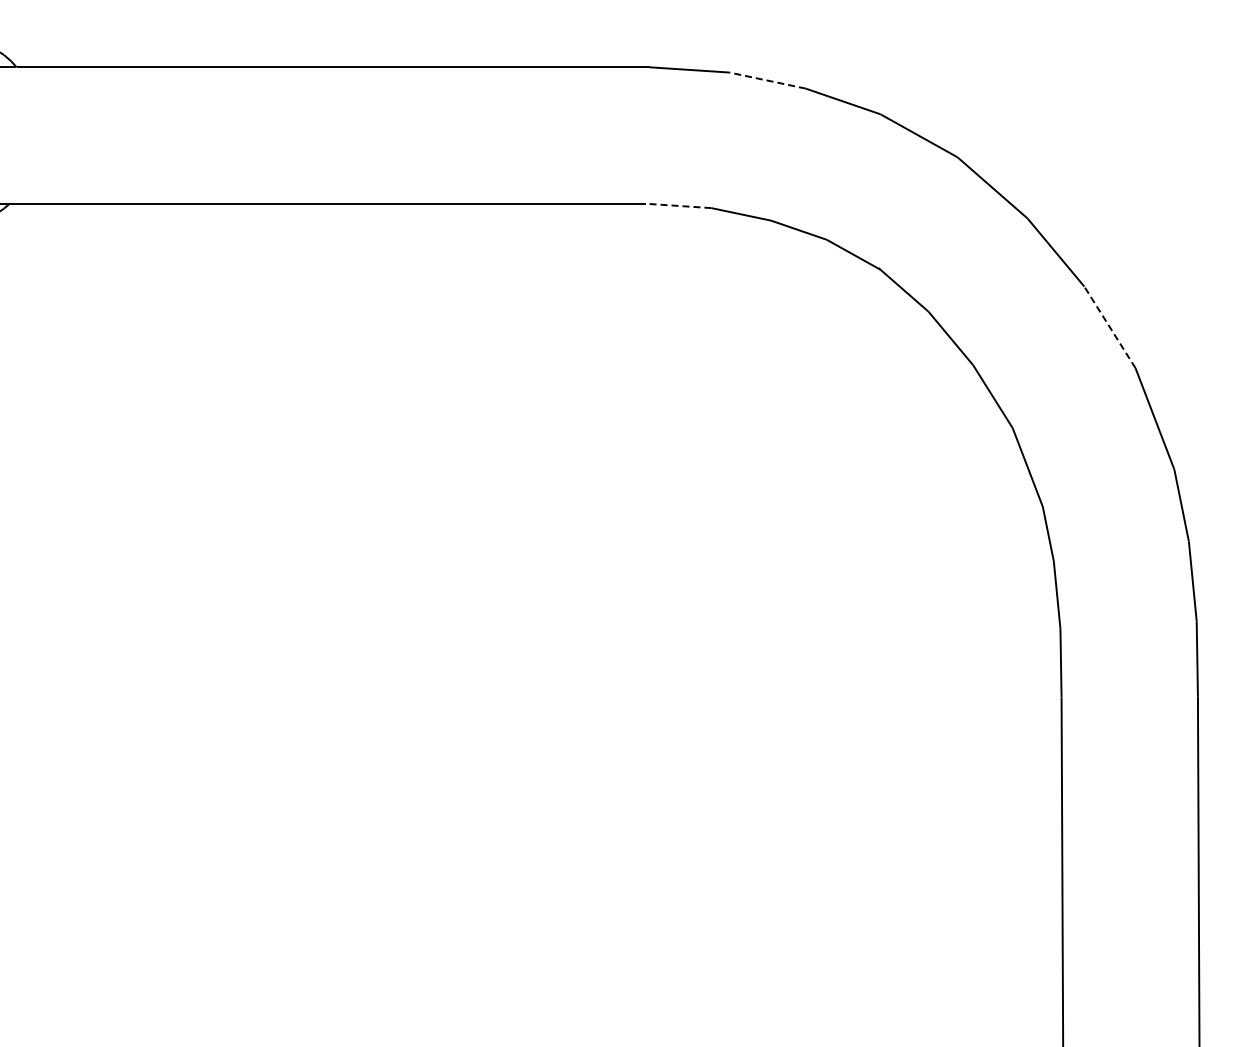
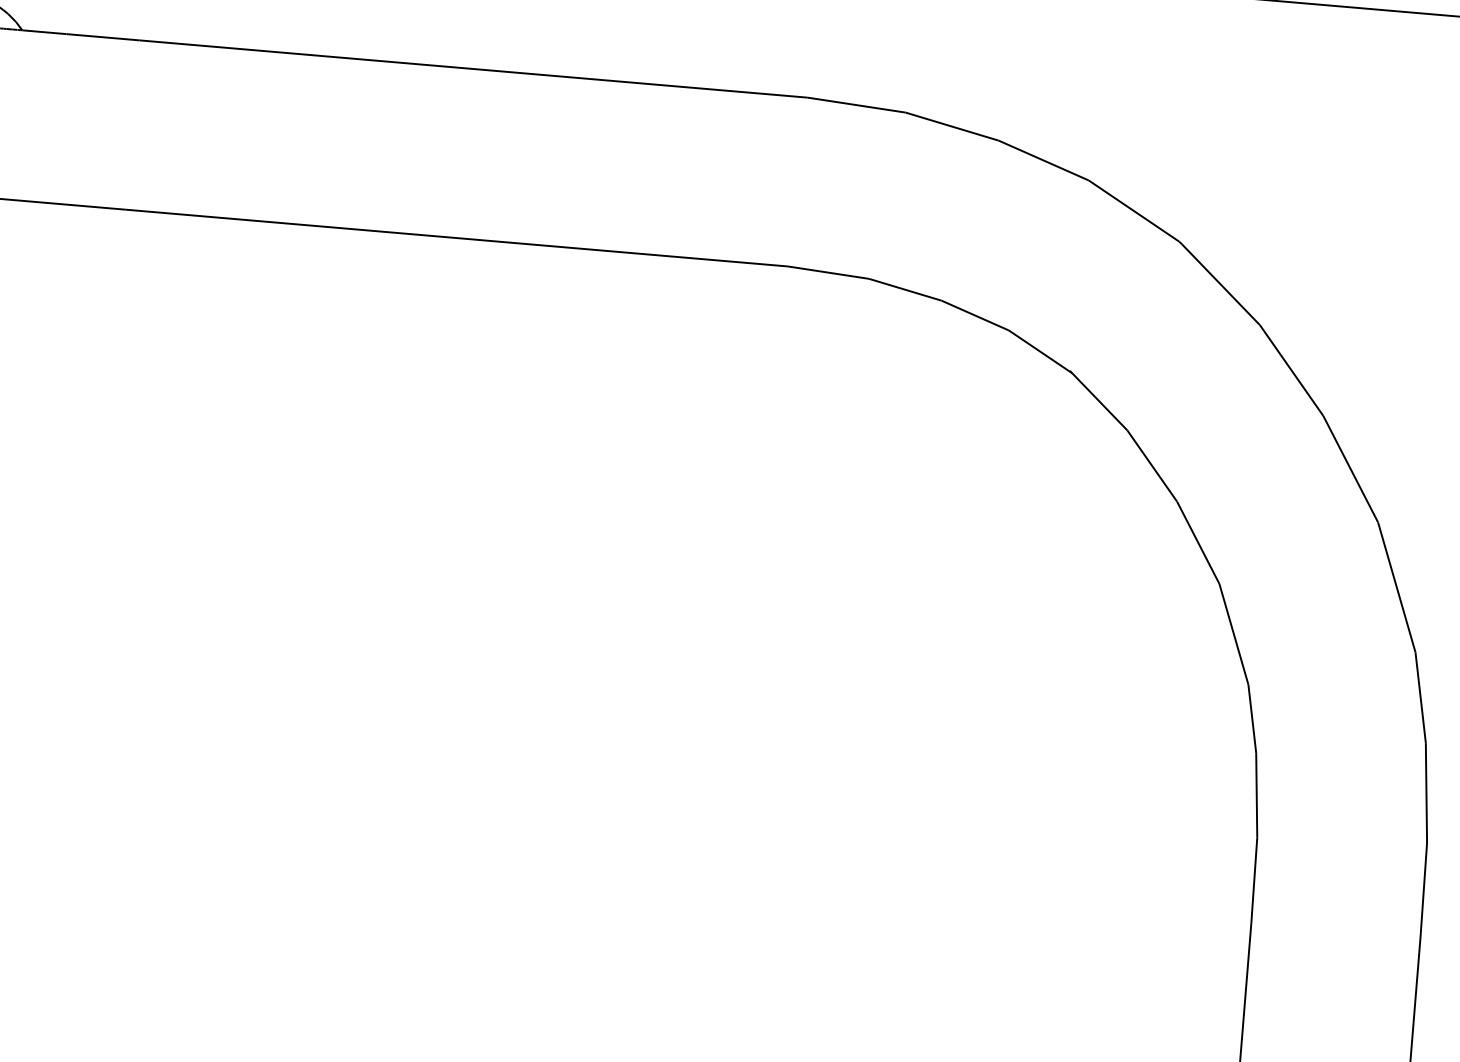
line: (766, 80) -> (950, 126), dashed -> solid
line: (678, 205) -> (828, 272), dashed -> solid
line: (1109, 326) -> (1350, 468), dashed -> solid

